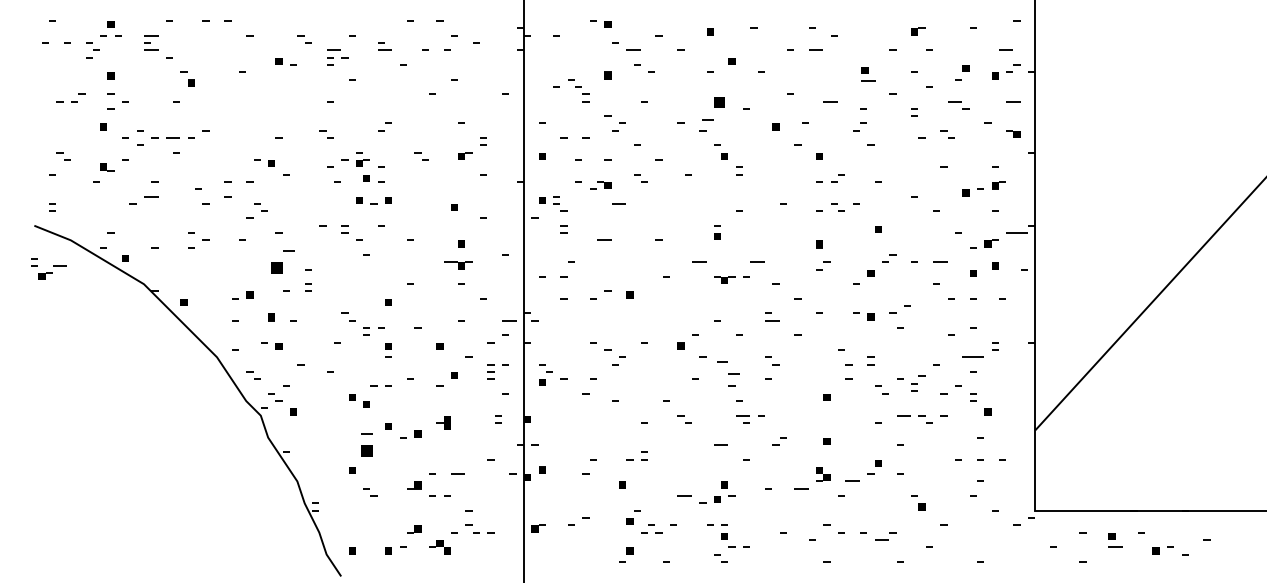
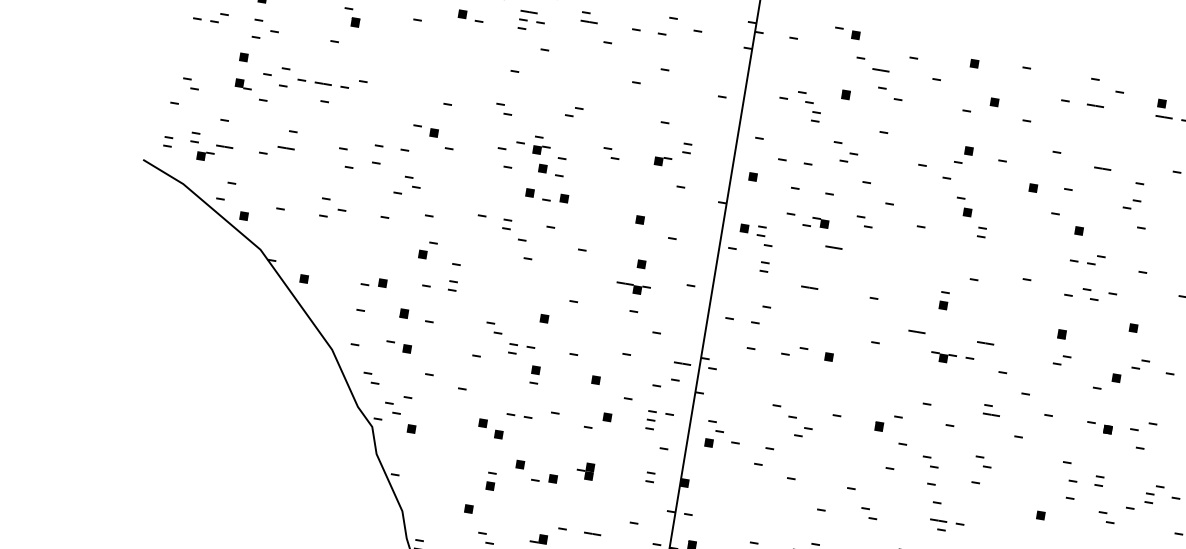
part: (868, 74) -> (1165, 109), moved
part: (713, 109) -> (963, 155), size x0.62
part: (107, 167) -> (243, 84), moved
part: (282, 261) -> (427, 250), size x0.62
part: (48, 268) -> (210, 147), moved
part: (728, 368) -> (930, 462), size x0.62
part: (918, 383) -> (1154, 494), moved
part: (366, 444) -> (490, 481), size x0.62

